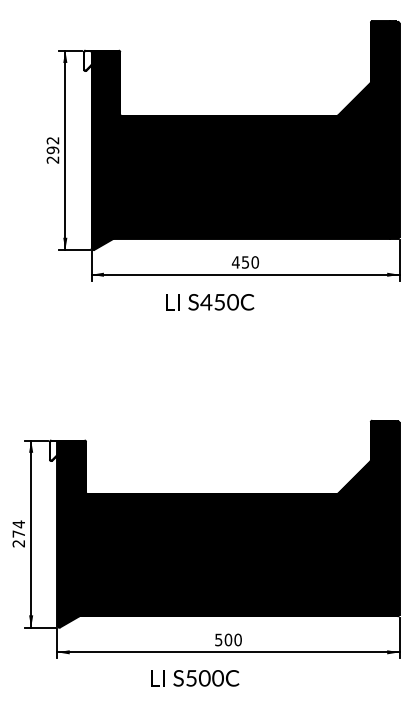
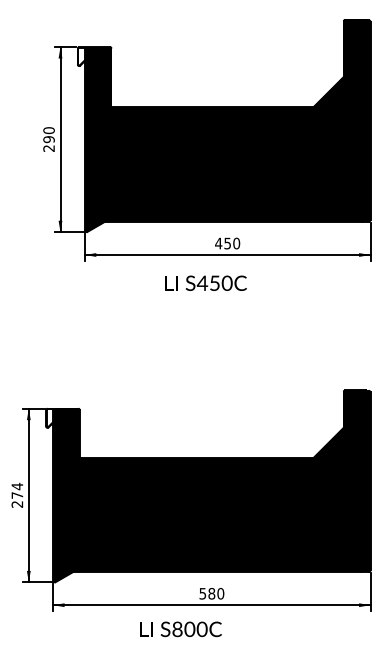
text: (52, 140) -> (48, 130), 292 -> 290
text: (210, 302) -> (206, 283), moved
text: (228, 639) -> (211, 593), 500 -> 580
text: (191, 678) -> (177, 629), S500C -> S800C

